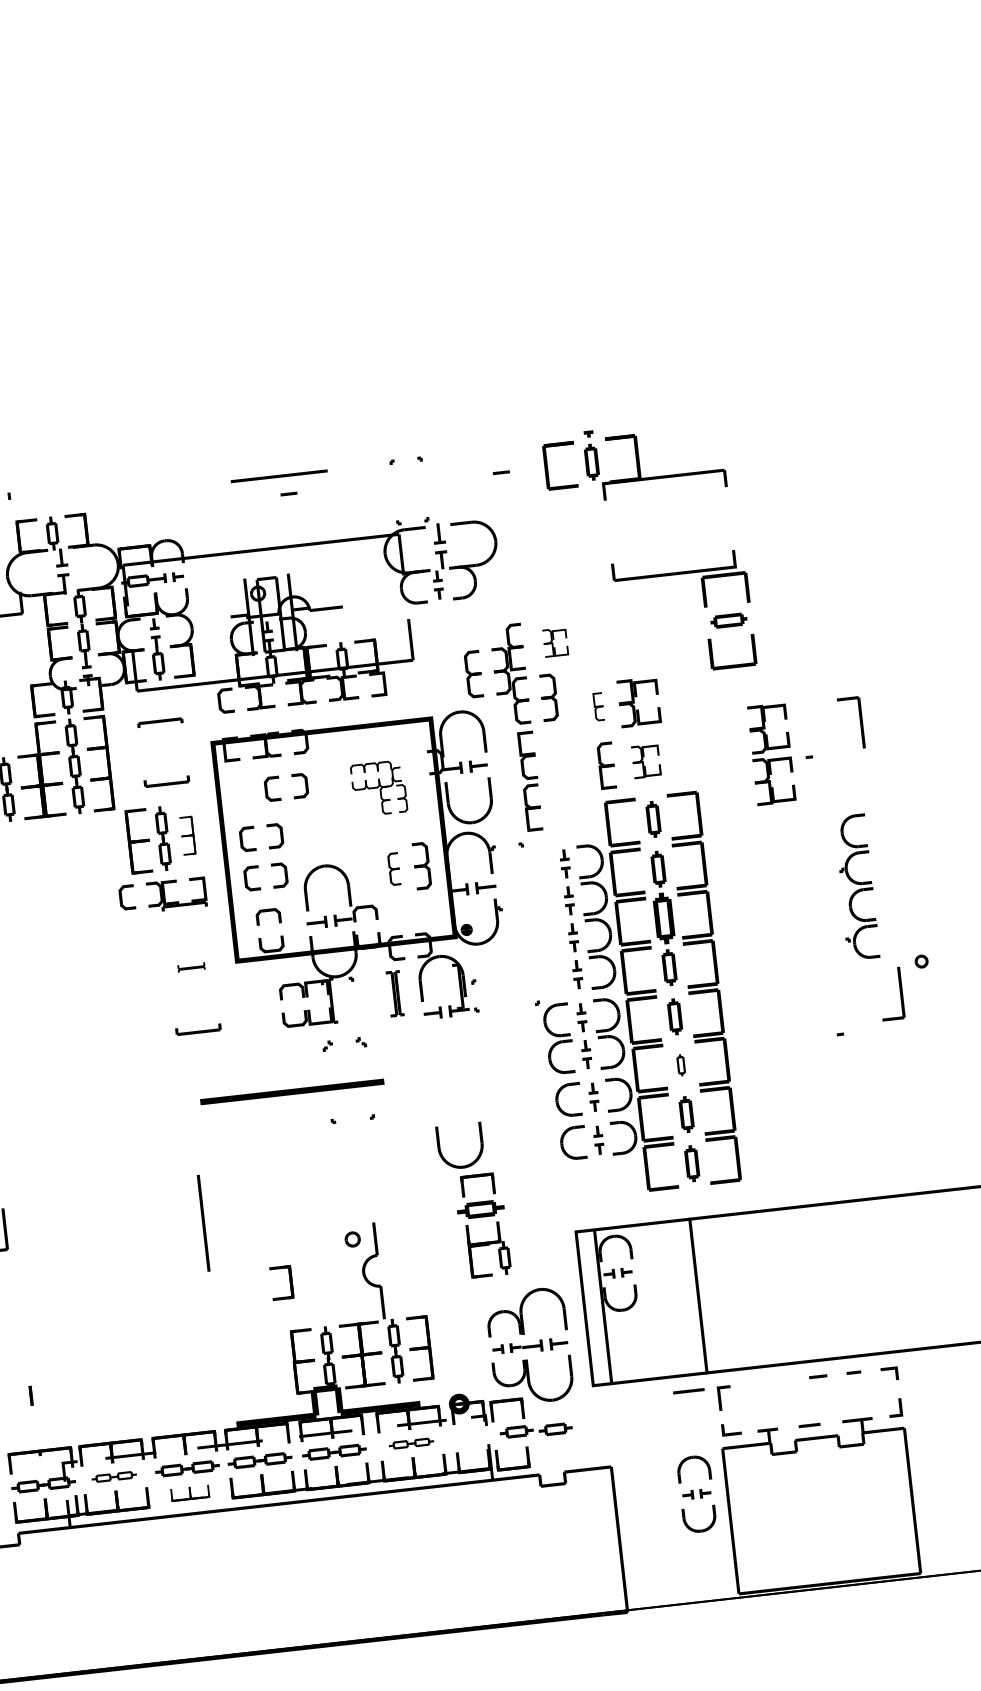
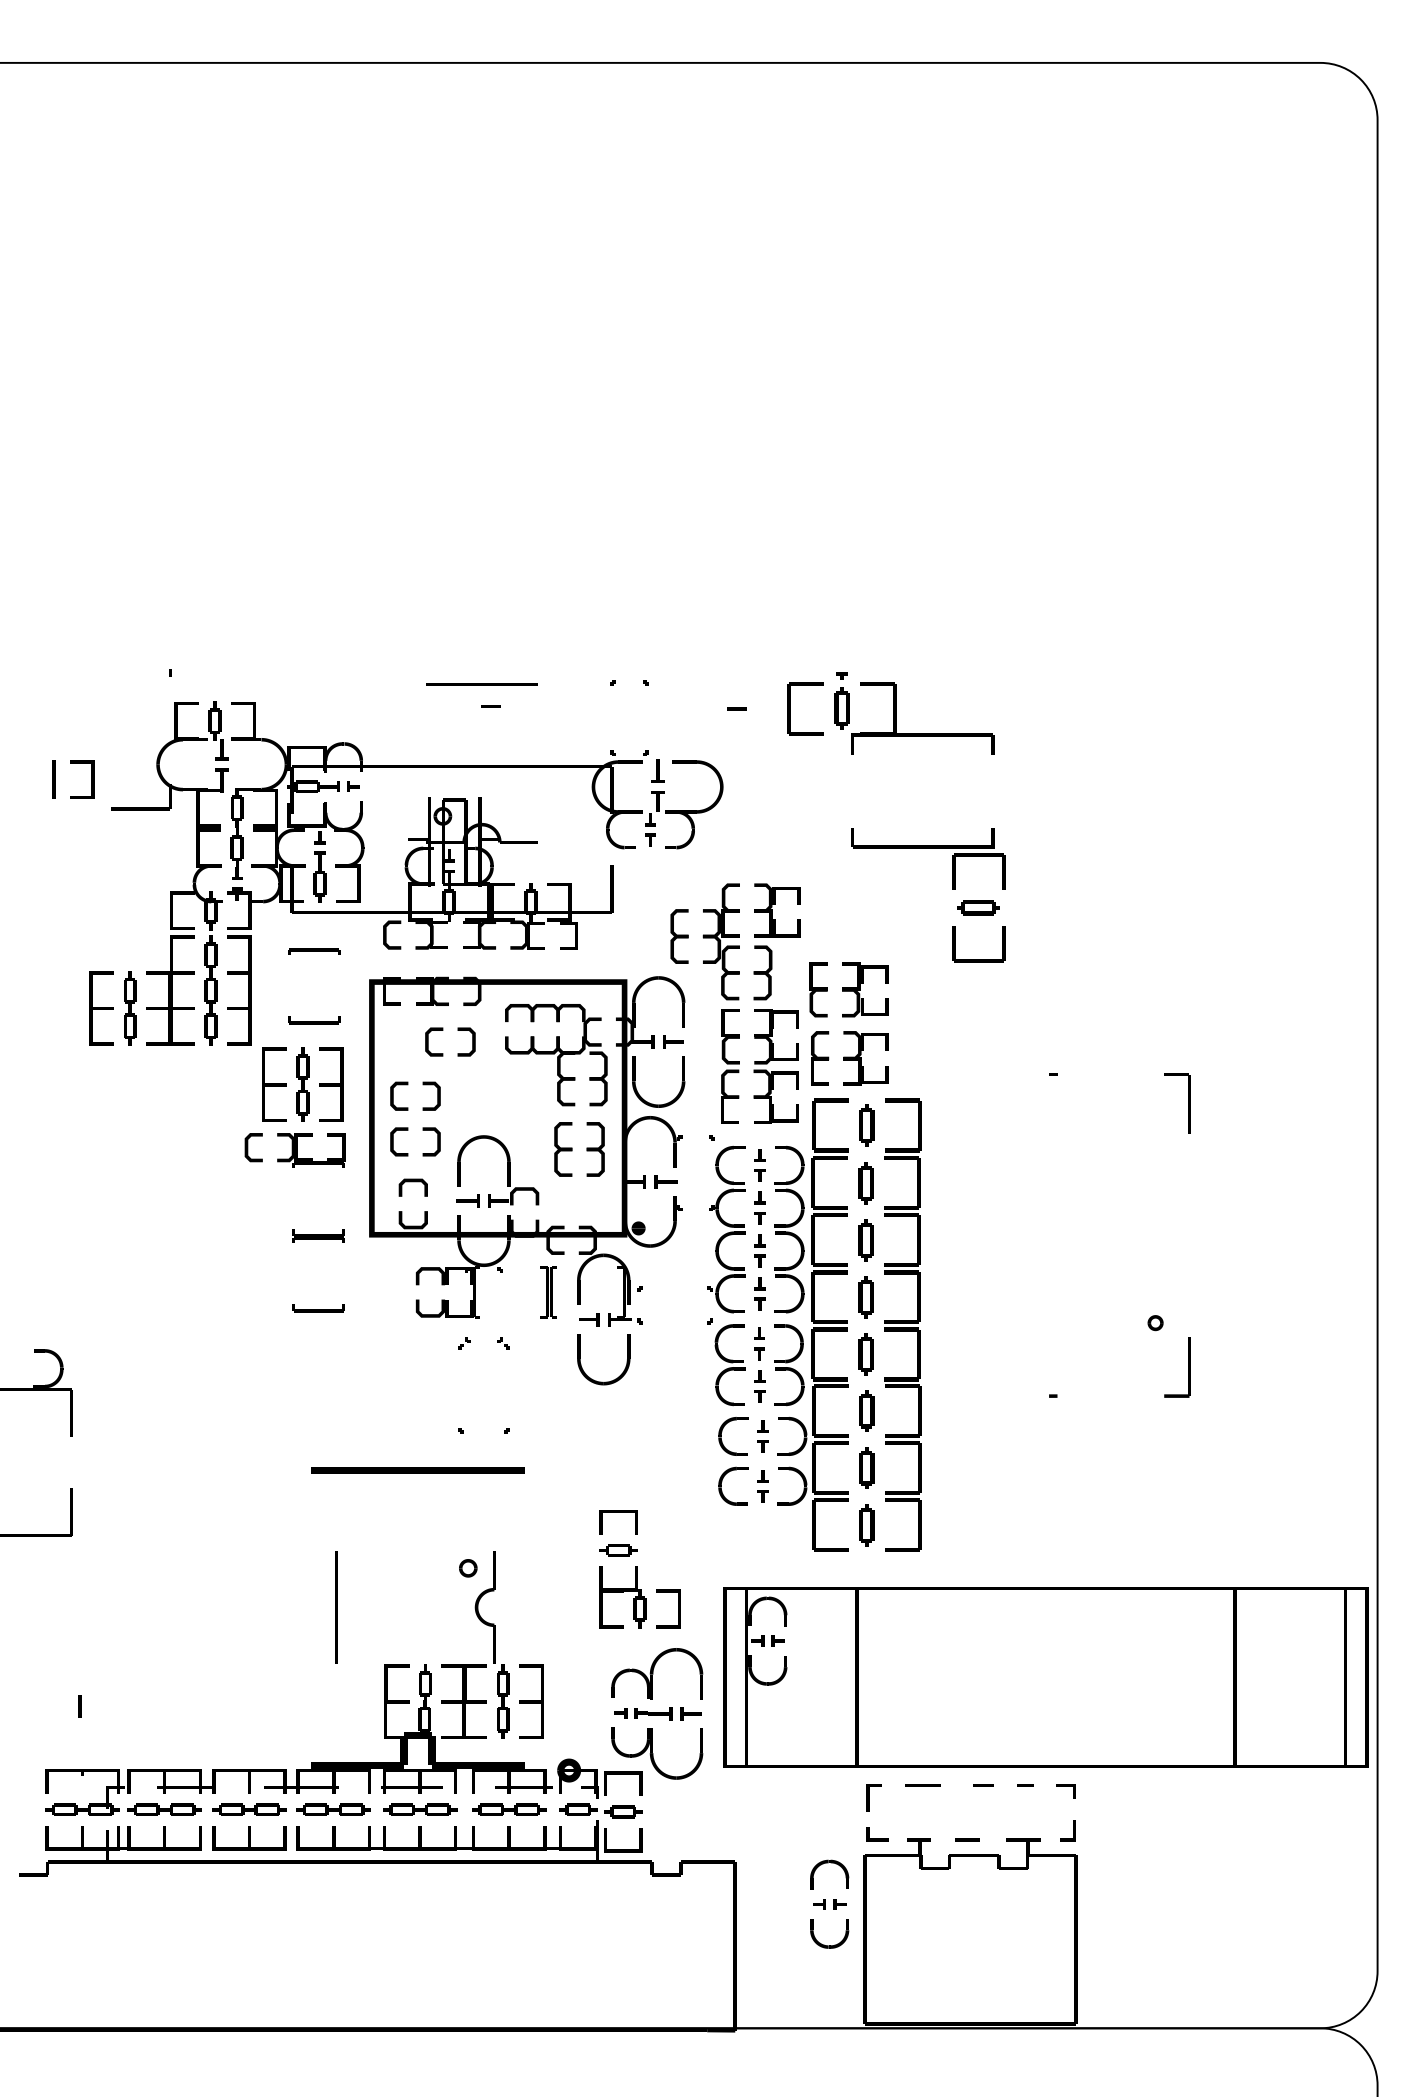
part: (555, 642) -> (777, 910), size x1.67
part: (598, 706) -> (818, 989), size x1.67
part: (860, 722) -> (1188, 1103), moved
part: (770, 754) -> (775, 1066), moved
part: (645, 761) -> (865, 1058), size x1.43
part: (379, 788) -> (556, 1055), size x1.67
part: (188, 835) -> (331, 1084), size x1.67
part: (394, 869) -> (563, 1149), size x1.43
part: (856, 887) -> (726, 1229), moved
part: (663, 918) -> (865, 1240), size x0.71
part: (191, 967) -> (318, 1235), size x1.67
part: (900, 993) -> (1188, 1367), moved
part: (680, 1064) -> (866, 1410), size x1.67
line: (291, 1091) -> (417, 1470), moved
part: (449, 1162) -> (589, 1376), moved
part: (480, 1209) -> (618, 1550), size x0.71
line: (203, 1223) -> (336, 1607), moved
part: (290, 1281) -> (678, 1608), moved
line: (688, 1391) -> (922, 1785), moved
part: (535, 1430) -> (600, 1810), moved
part: (411, 1443) -> (509, 1809), size x1.43
part: (114, 1476) -> (164, 1809), size x1.43
part: (190, 1493) -> (249, 1838), size x1.67

